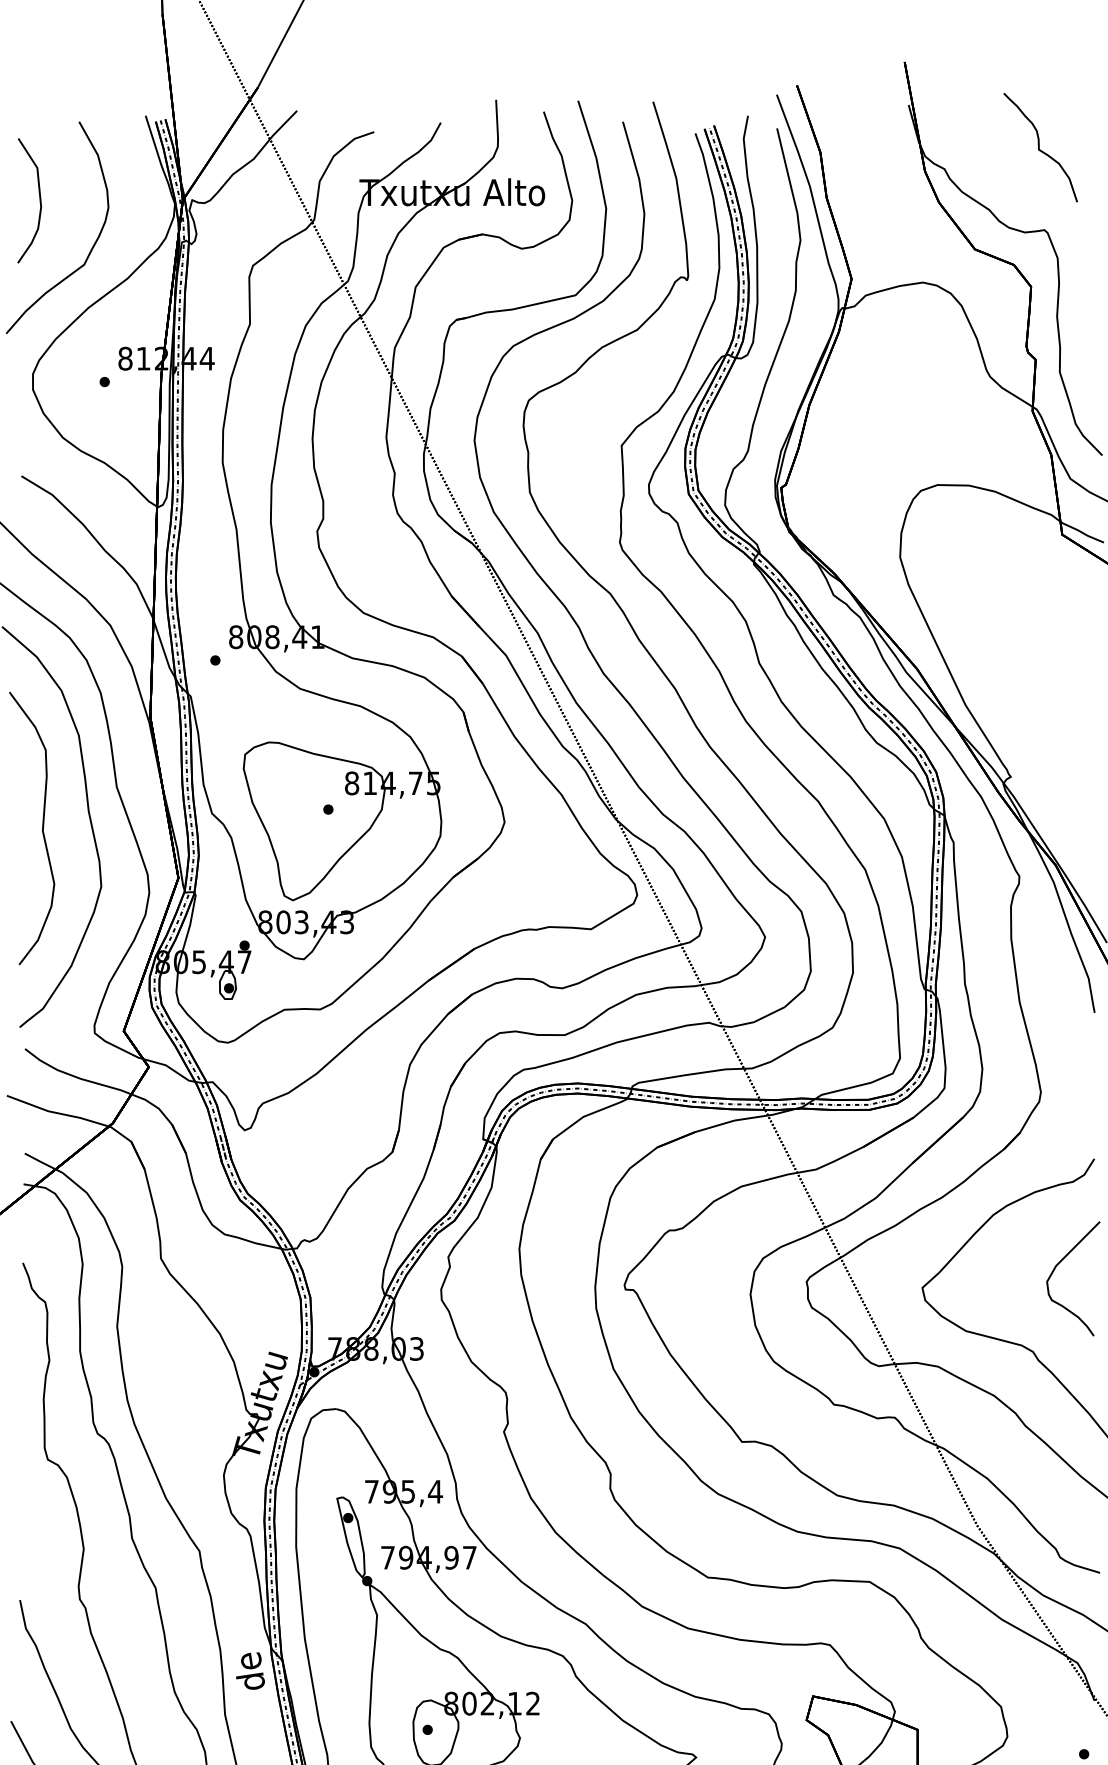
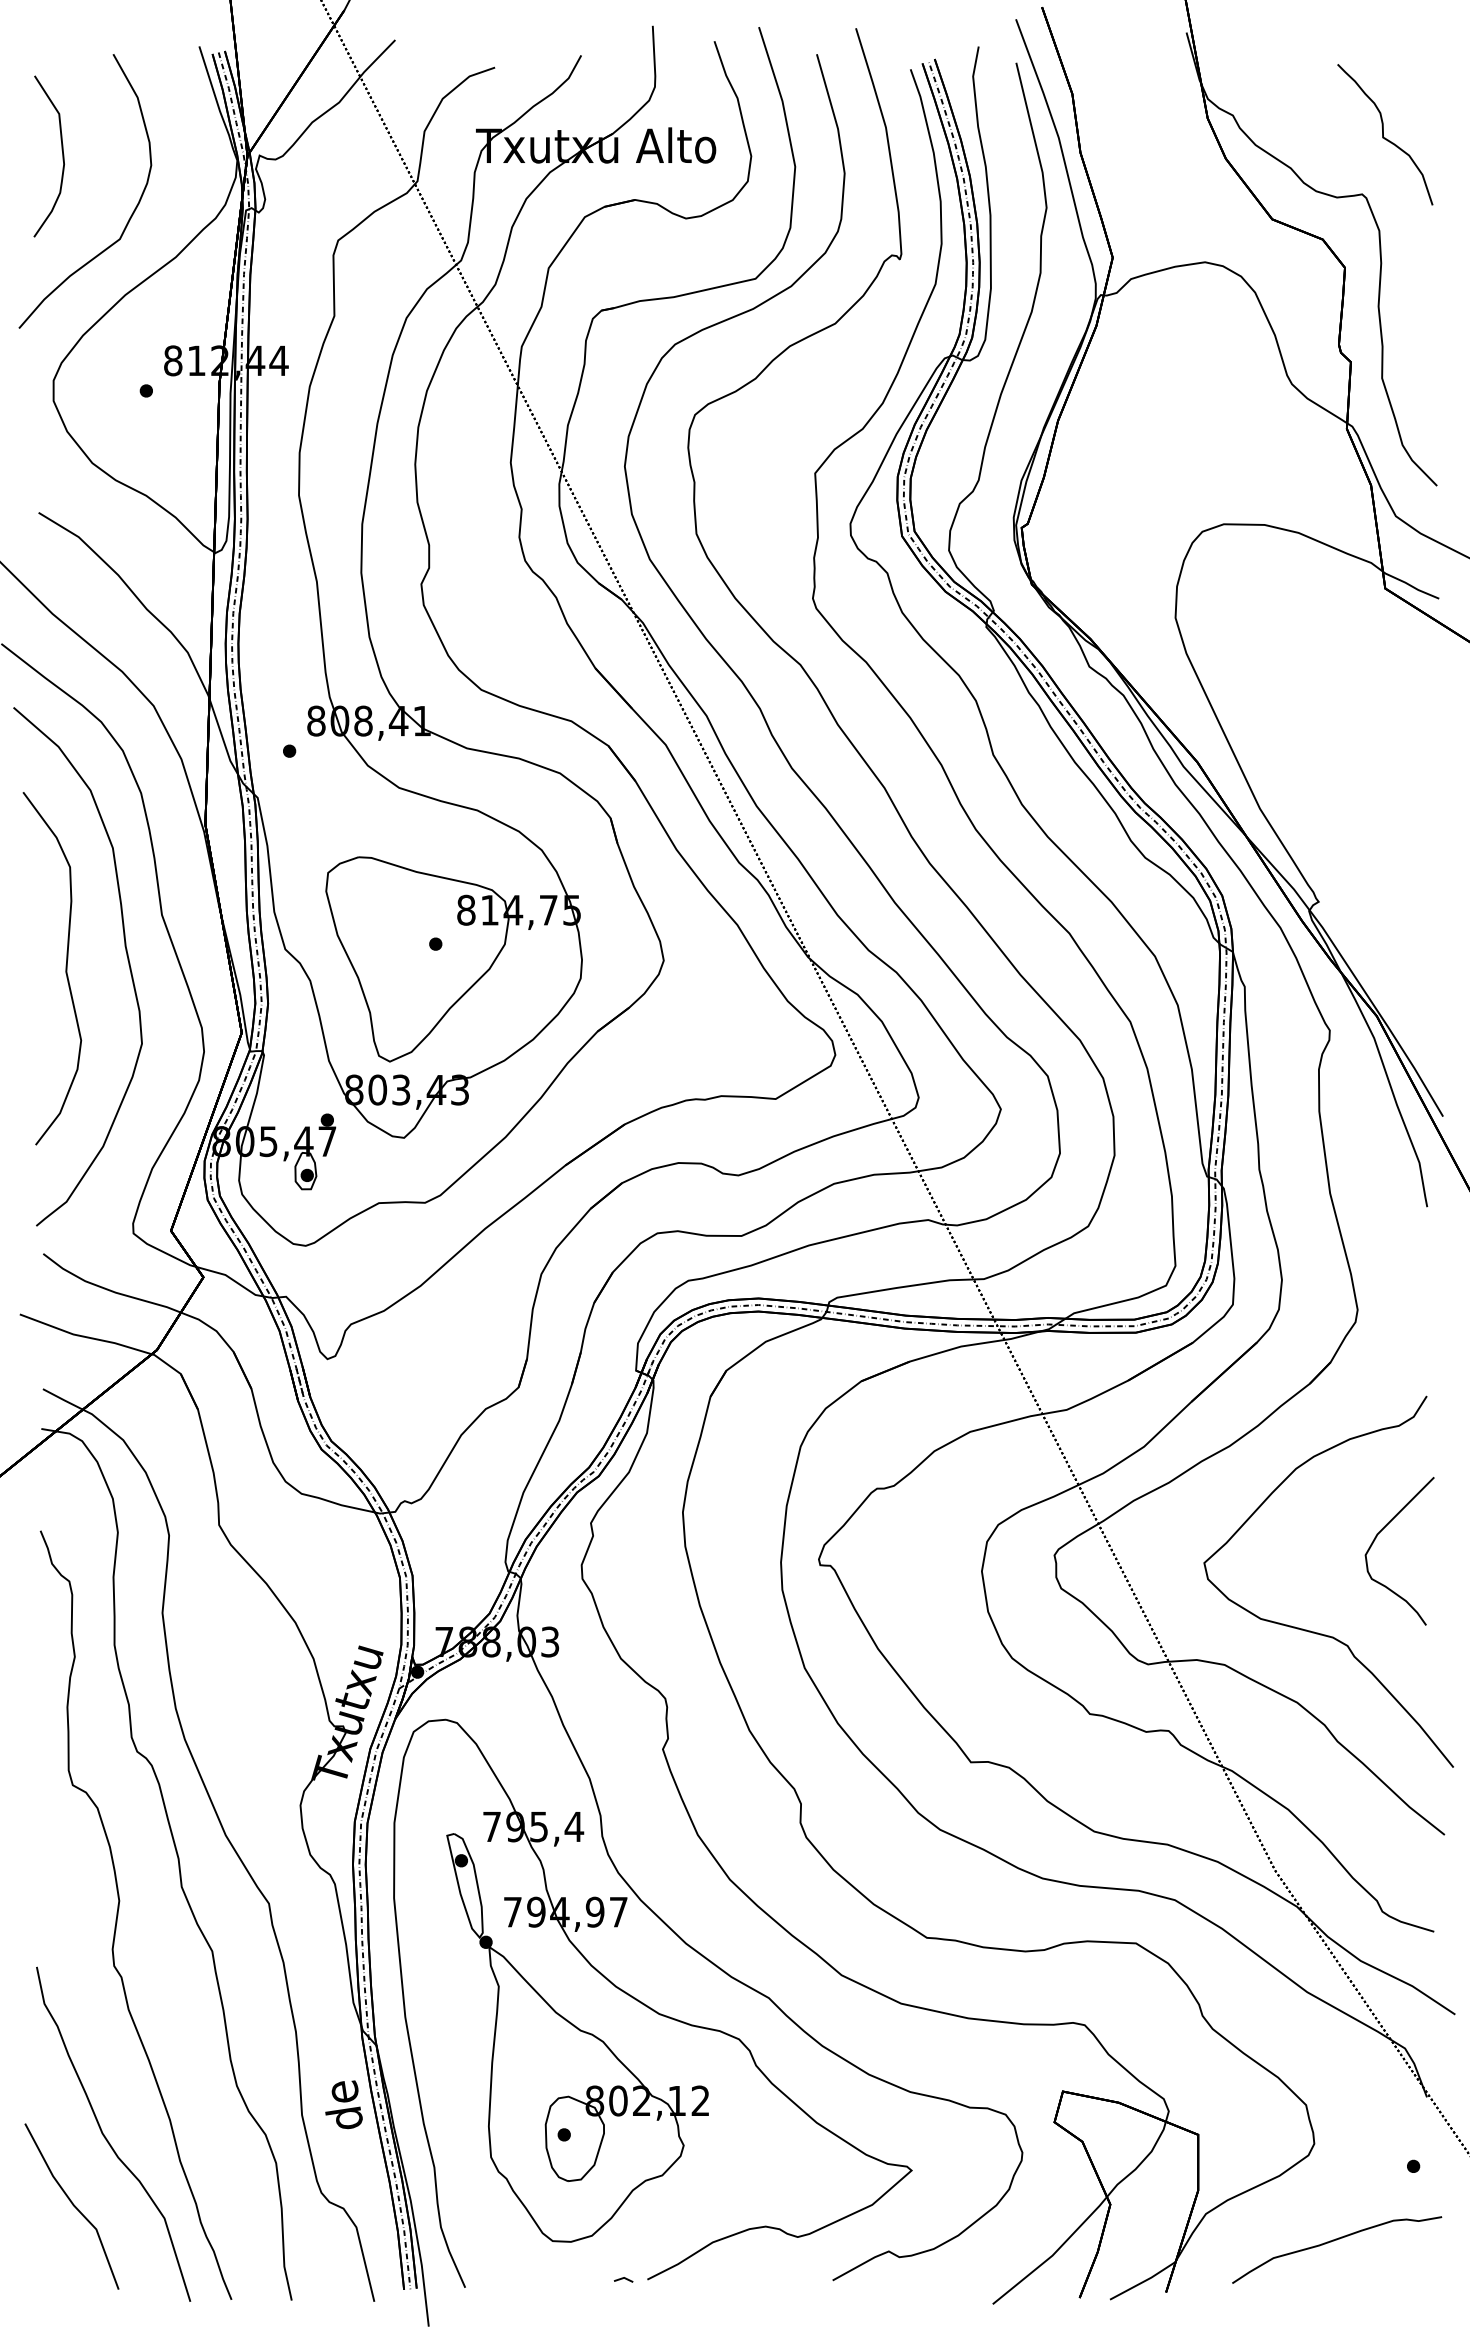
curve: (1039, 147) -> (1383, 134), moved
text: (250, 1670) -> (343, 2104), moved

